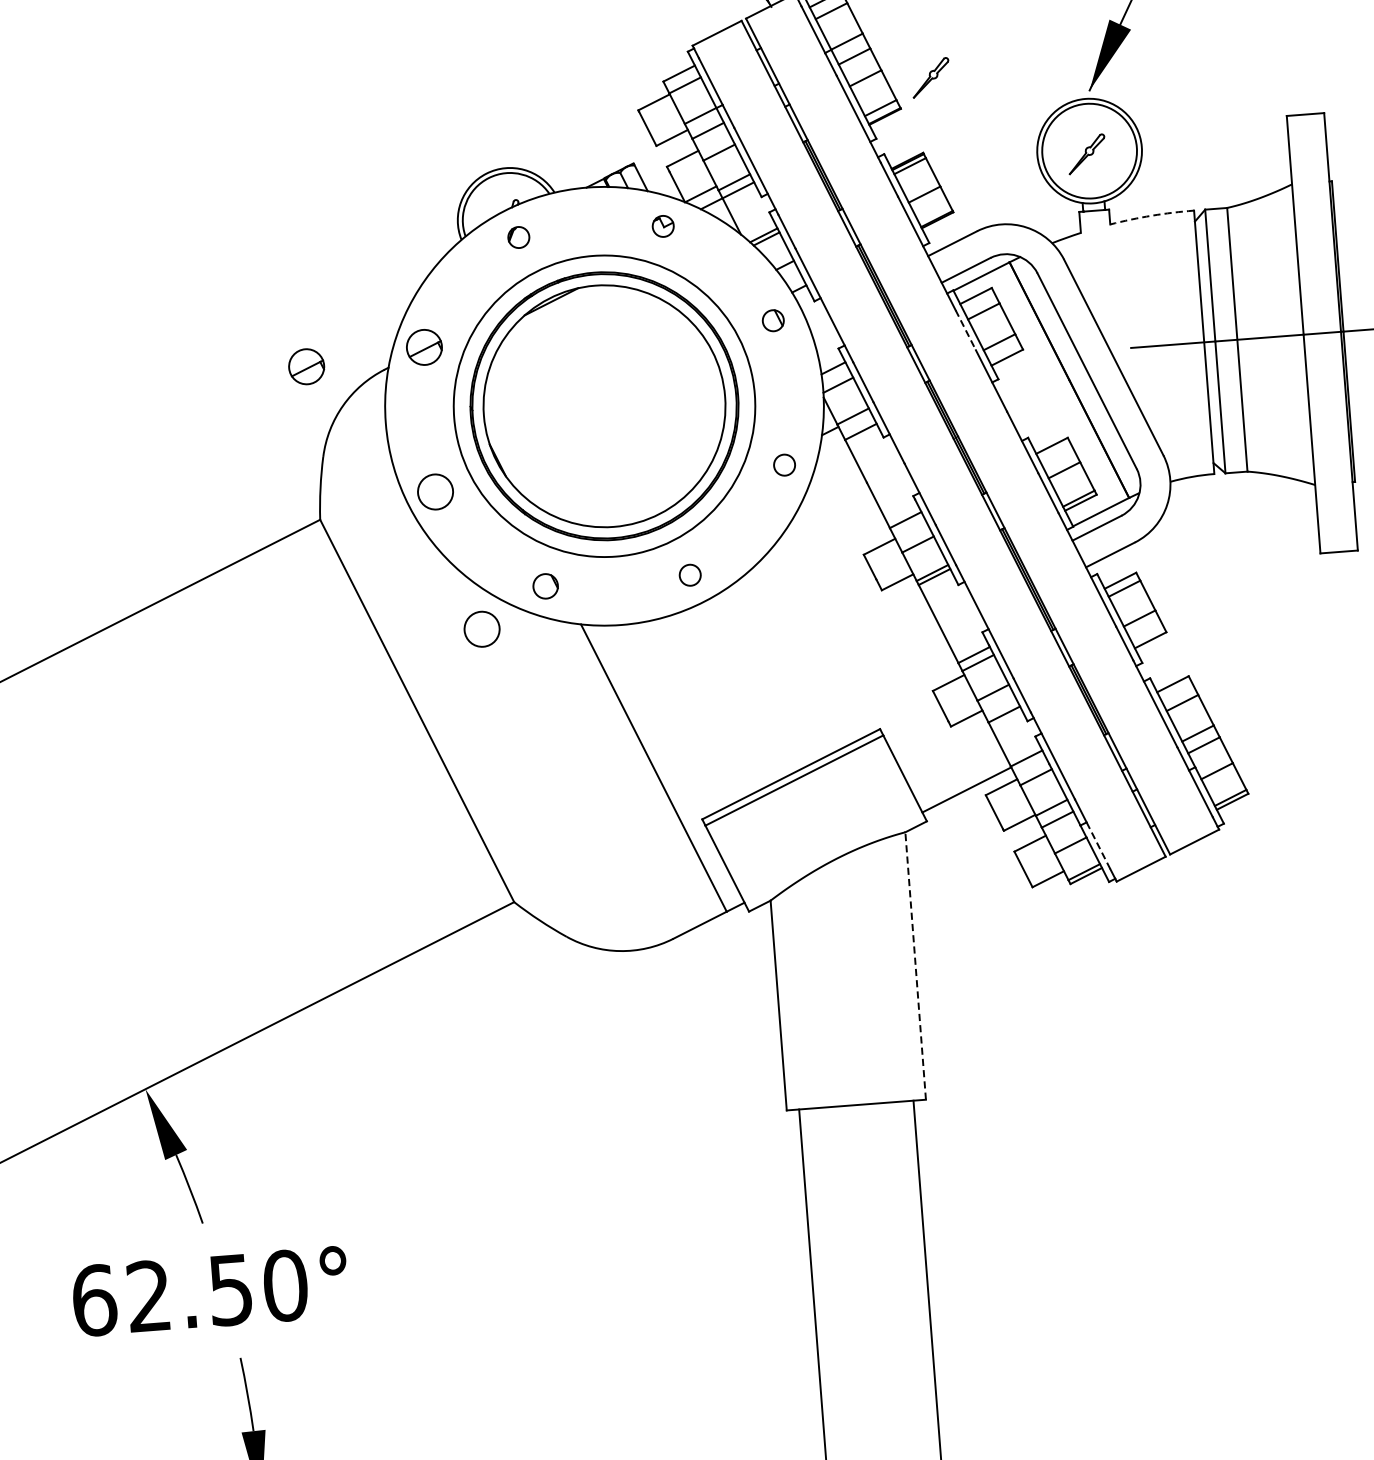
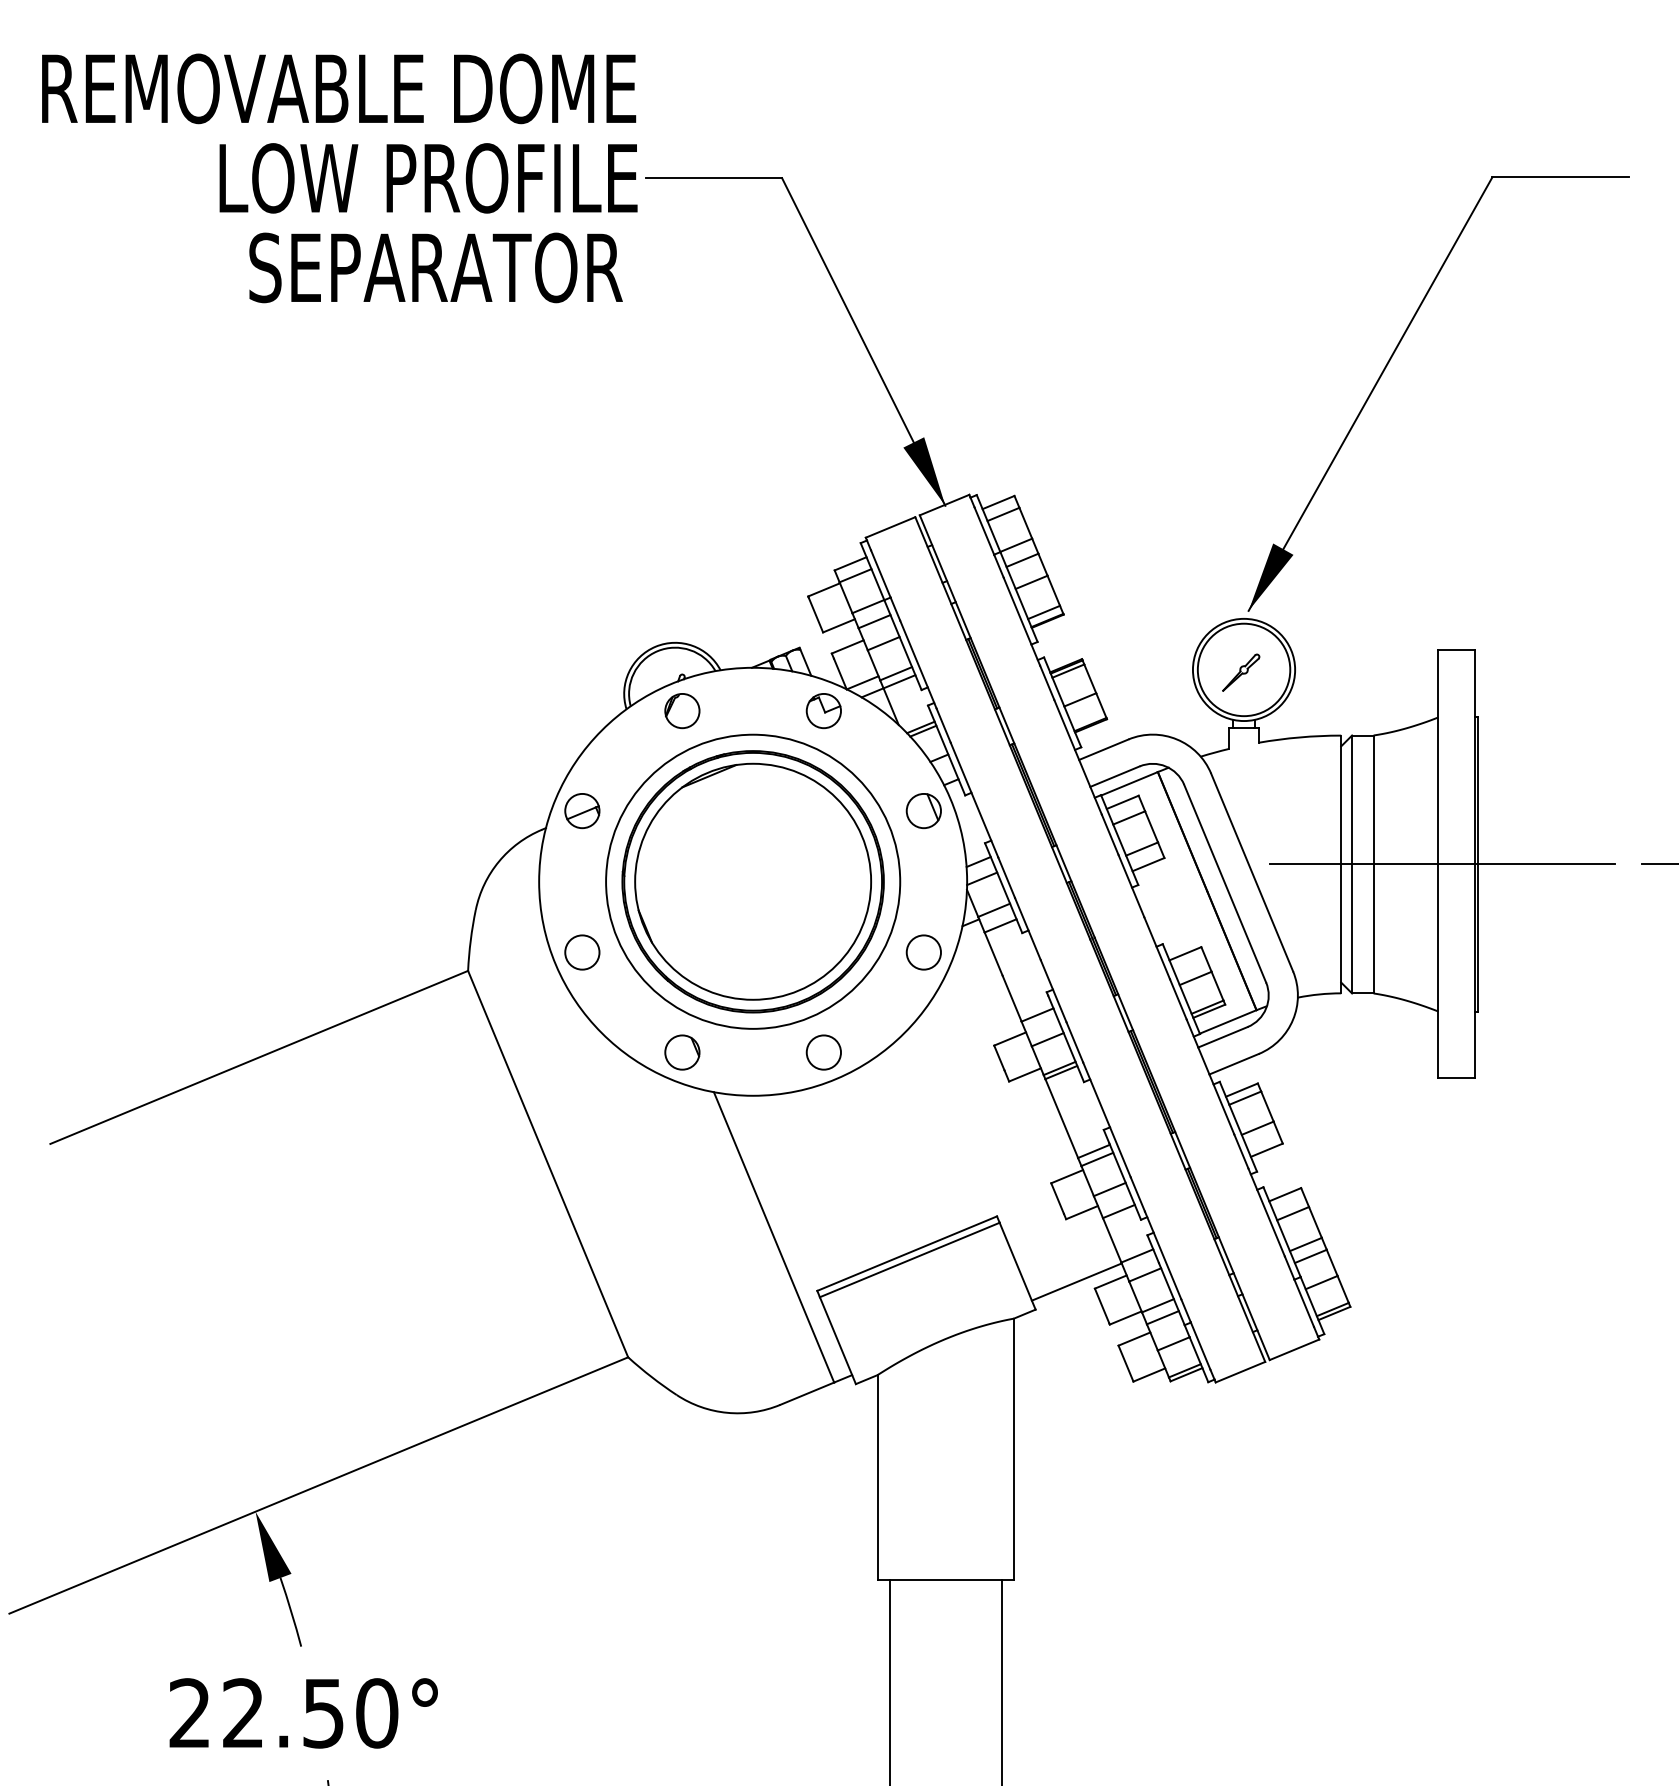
part: (931, 77) -> (1095, 586), removed
arc: (1151, 215) -> (1299, 737), dashed -> solid
part: (663, 226) -> (823, 711), size x1.67
part: (518, 237) -> (682, 711), size x1.67
part: (773, 321) -> (923, 811), size x1.67
line: (966, 329) -> (1110, 834), dashed -> solid
part: (306, 367) -> (466, 821), removed
circle: (784, 465) -> (923, 952), size x1.67
circle: (689, 575) -> (823, 1052), size x1.67
part: (545, 586) -> (682, 1052), size x1.43
circle: (482, 629) -> (617, 1089), removed
line: (1098, 846) -> (1200, 1346), dashed -> solid
line: (915, 966) -> (1013, 1449), dashed -> solid
text: (94, 1300) -> (190, 1713), 62.50° -> 22.50°

